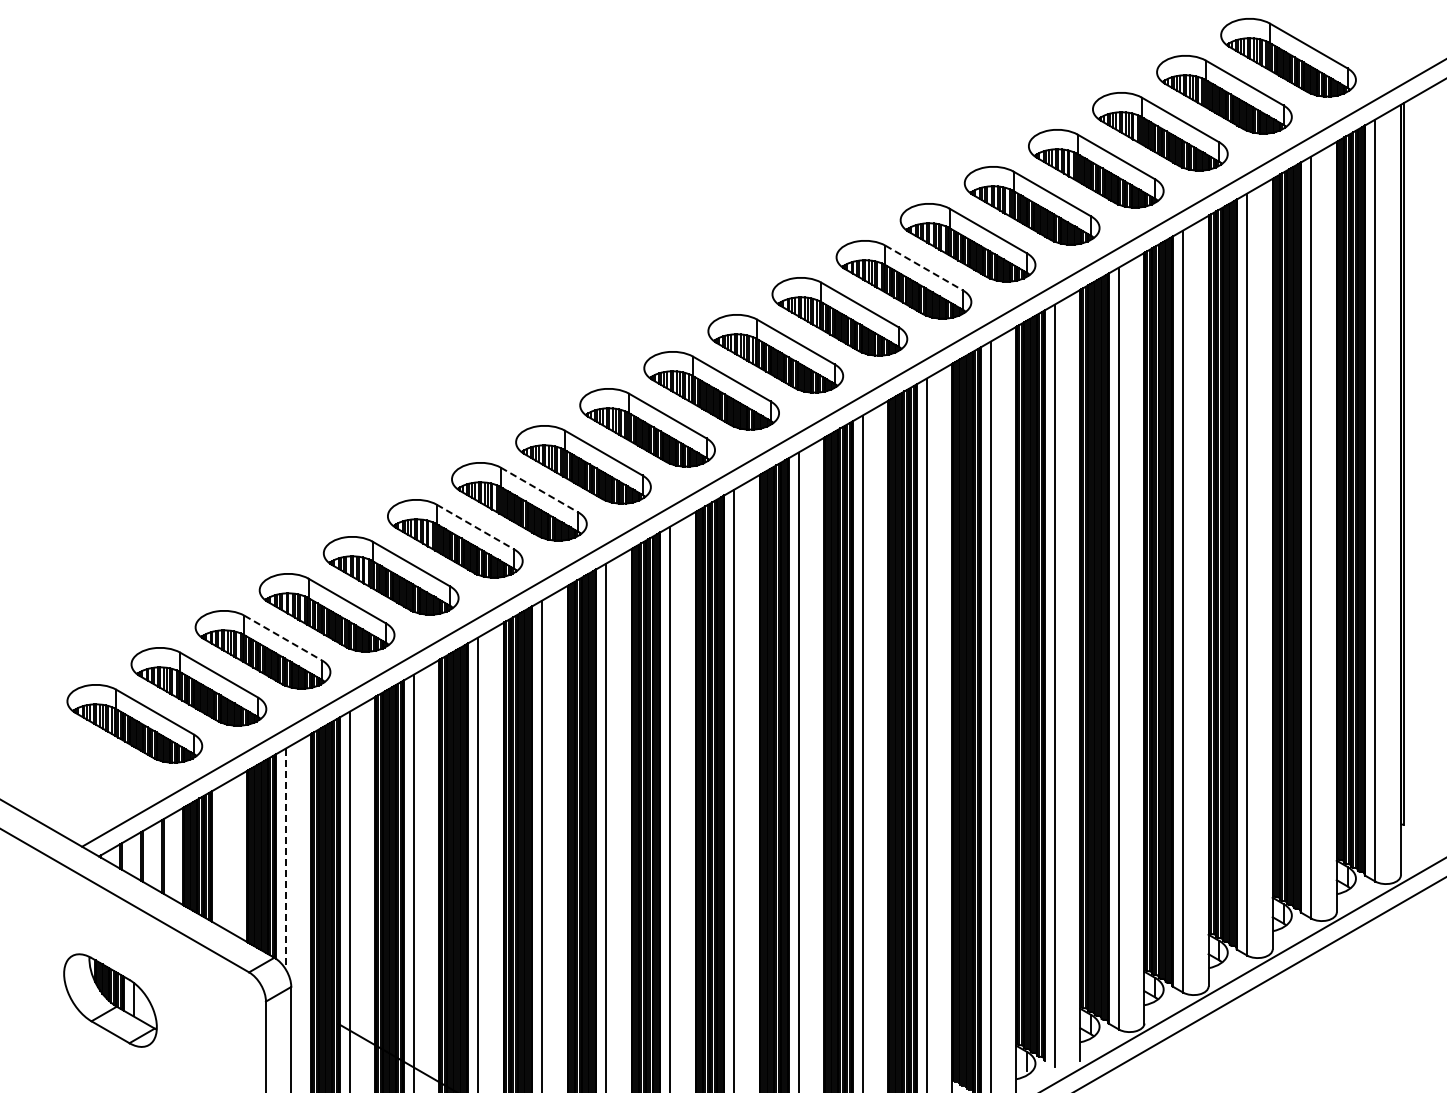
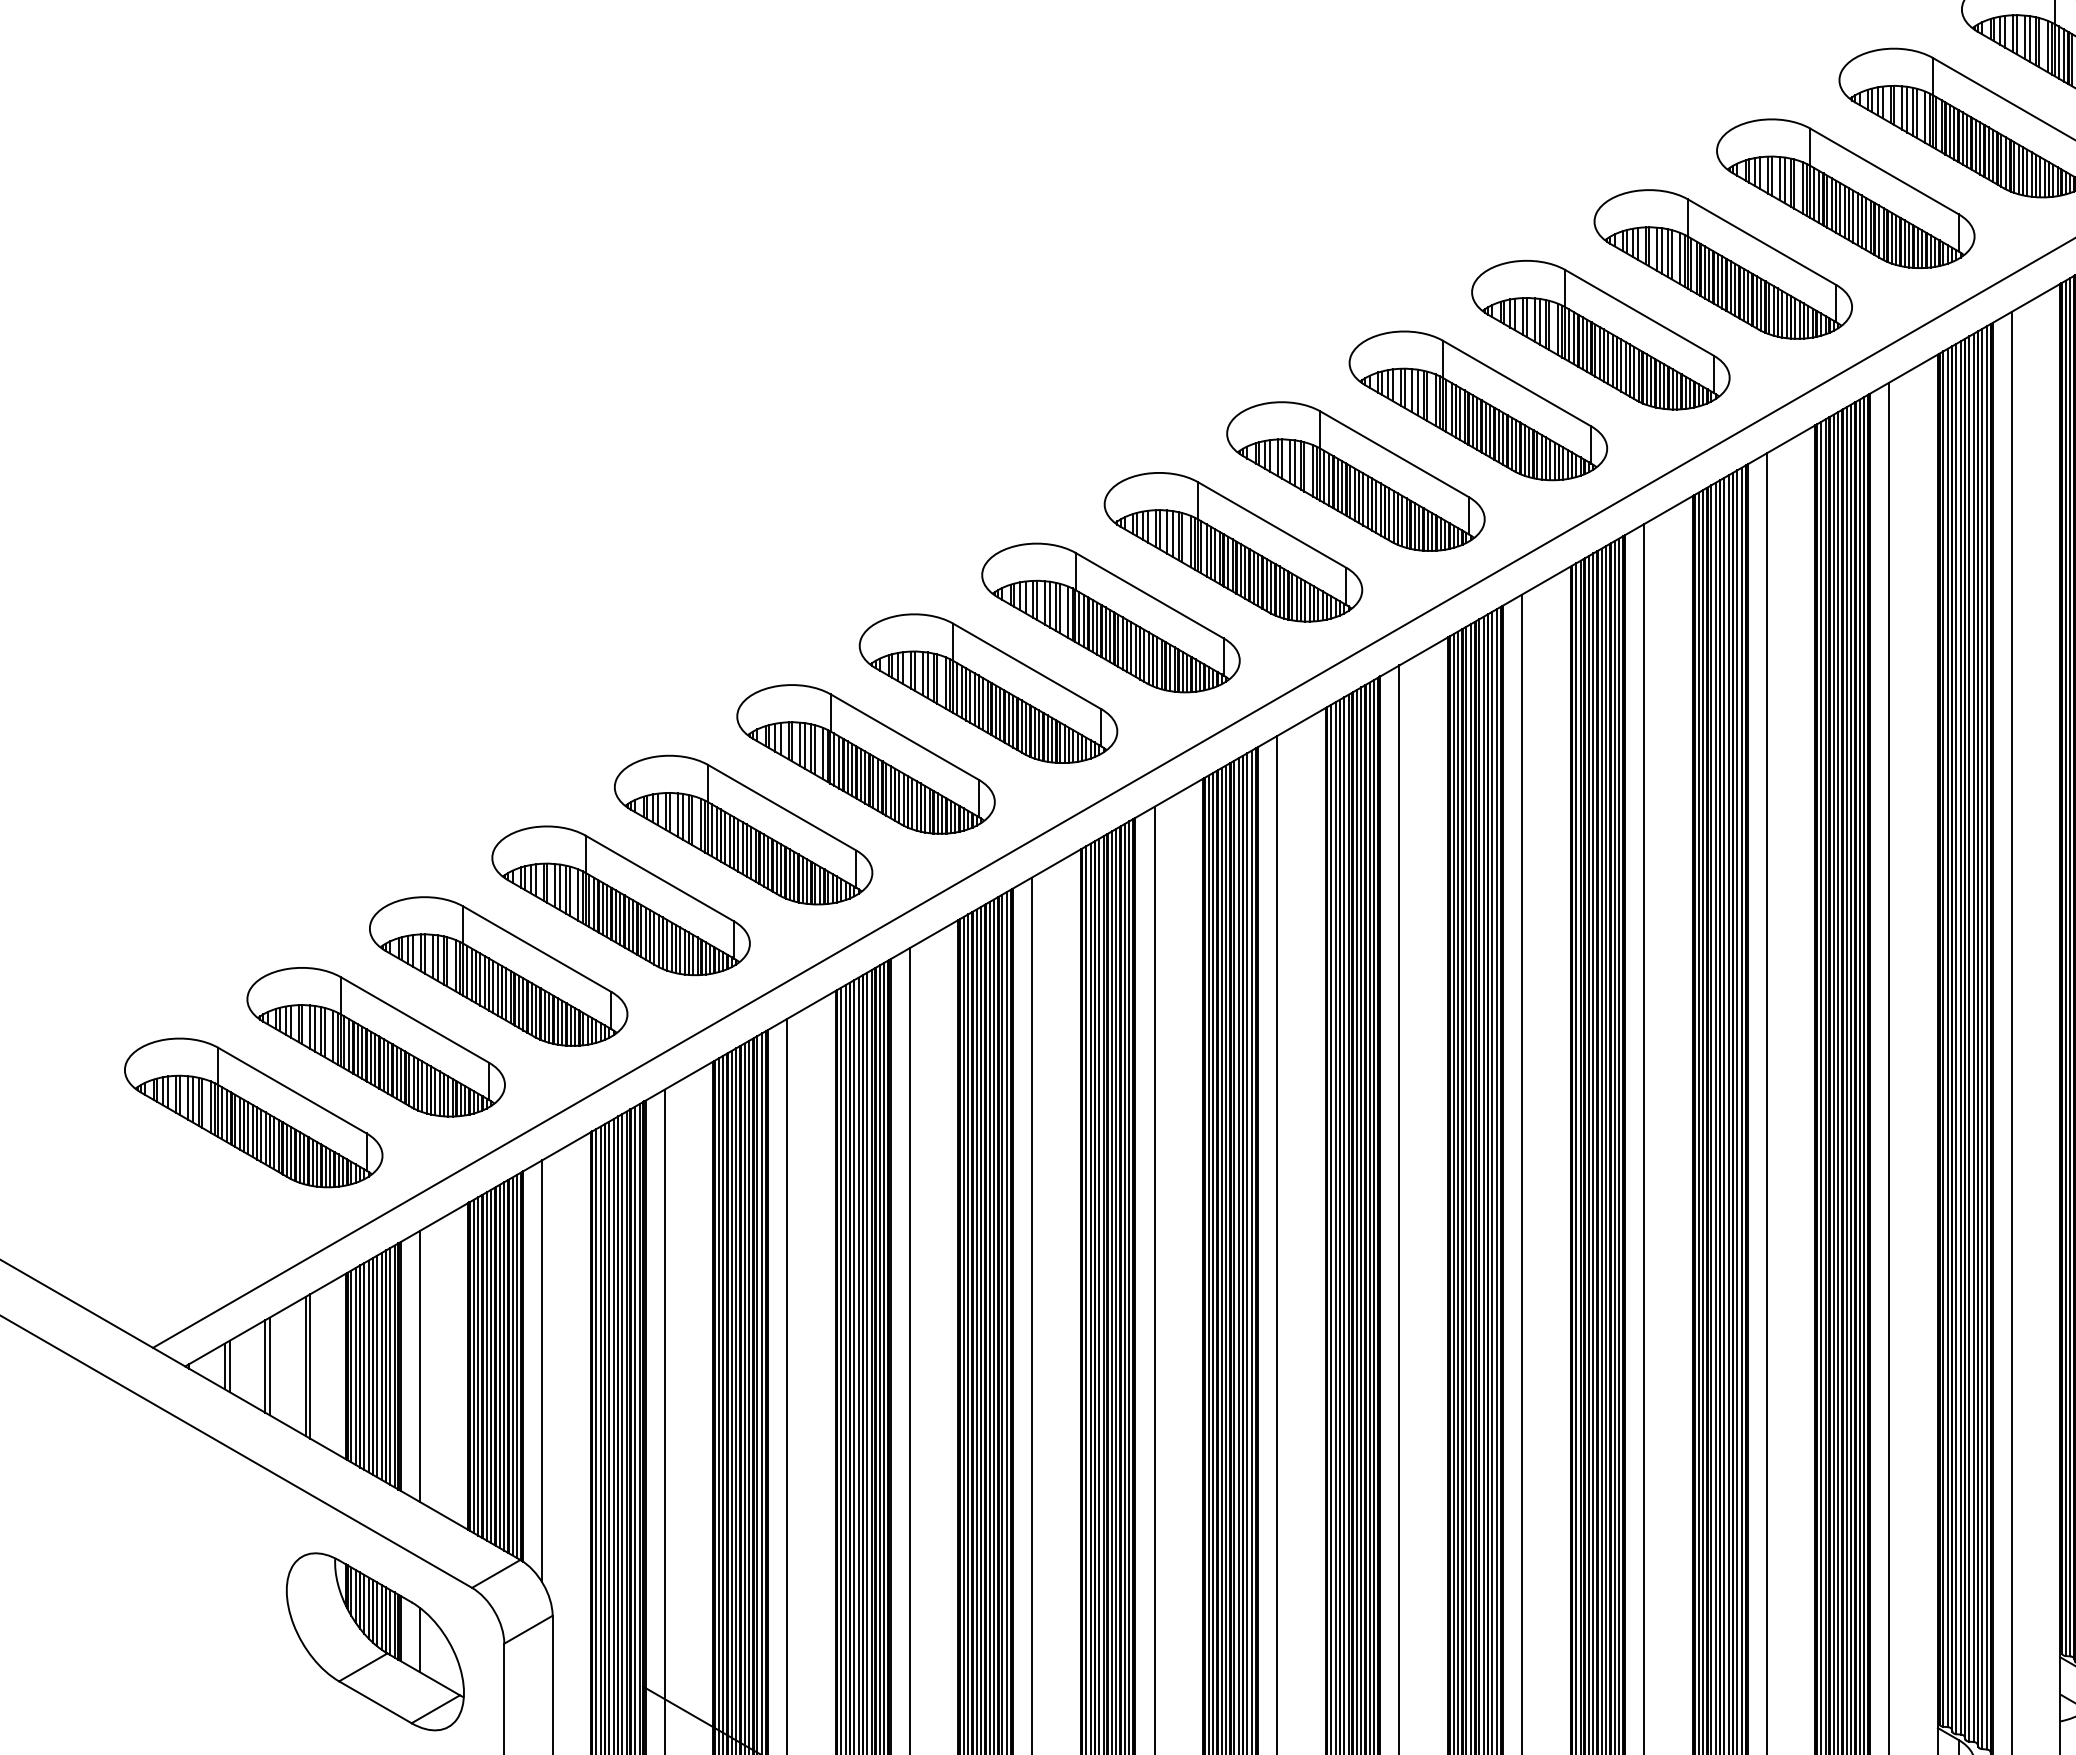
line: (924, 268) -> (1762, 242), dashed -> solid
line: (539, 490) -> (1026, 667), dashed -> solid
line: (475, 527) -> (904, 737), dashed -> solid
line: (283, 638) -> (537, 949), dashed -> solid
line: (221, 856) -> (419, 1366), added
line: (285, 859) -> (541, 1372), dashed -> solid
part: (110, 1000) -> (375, 1641), moved

